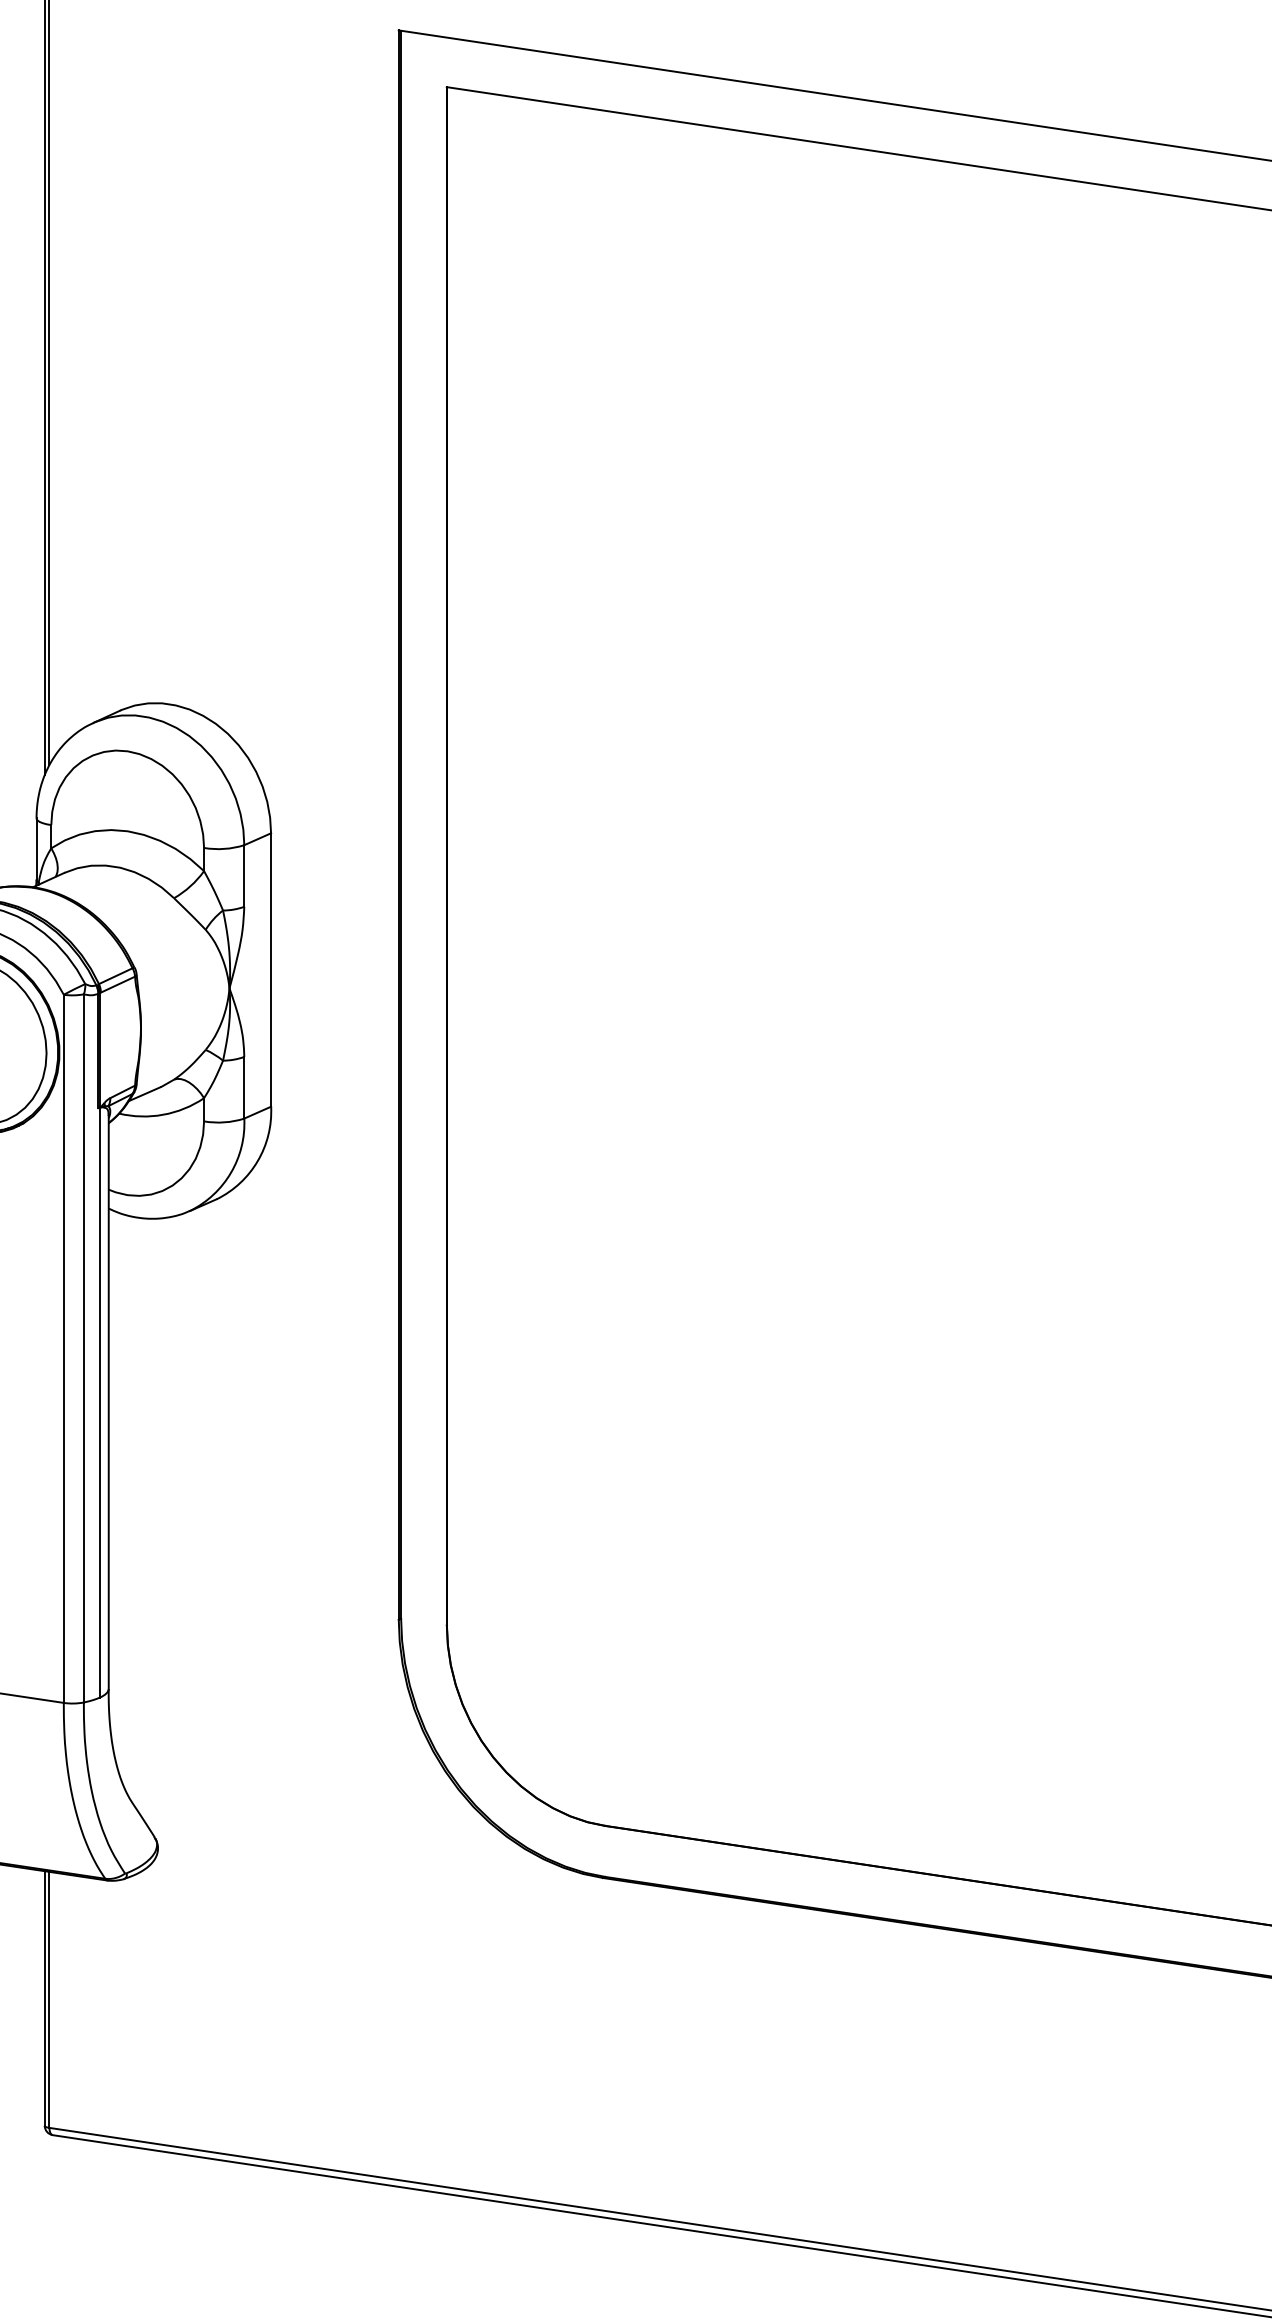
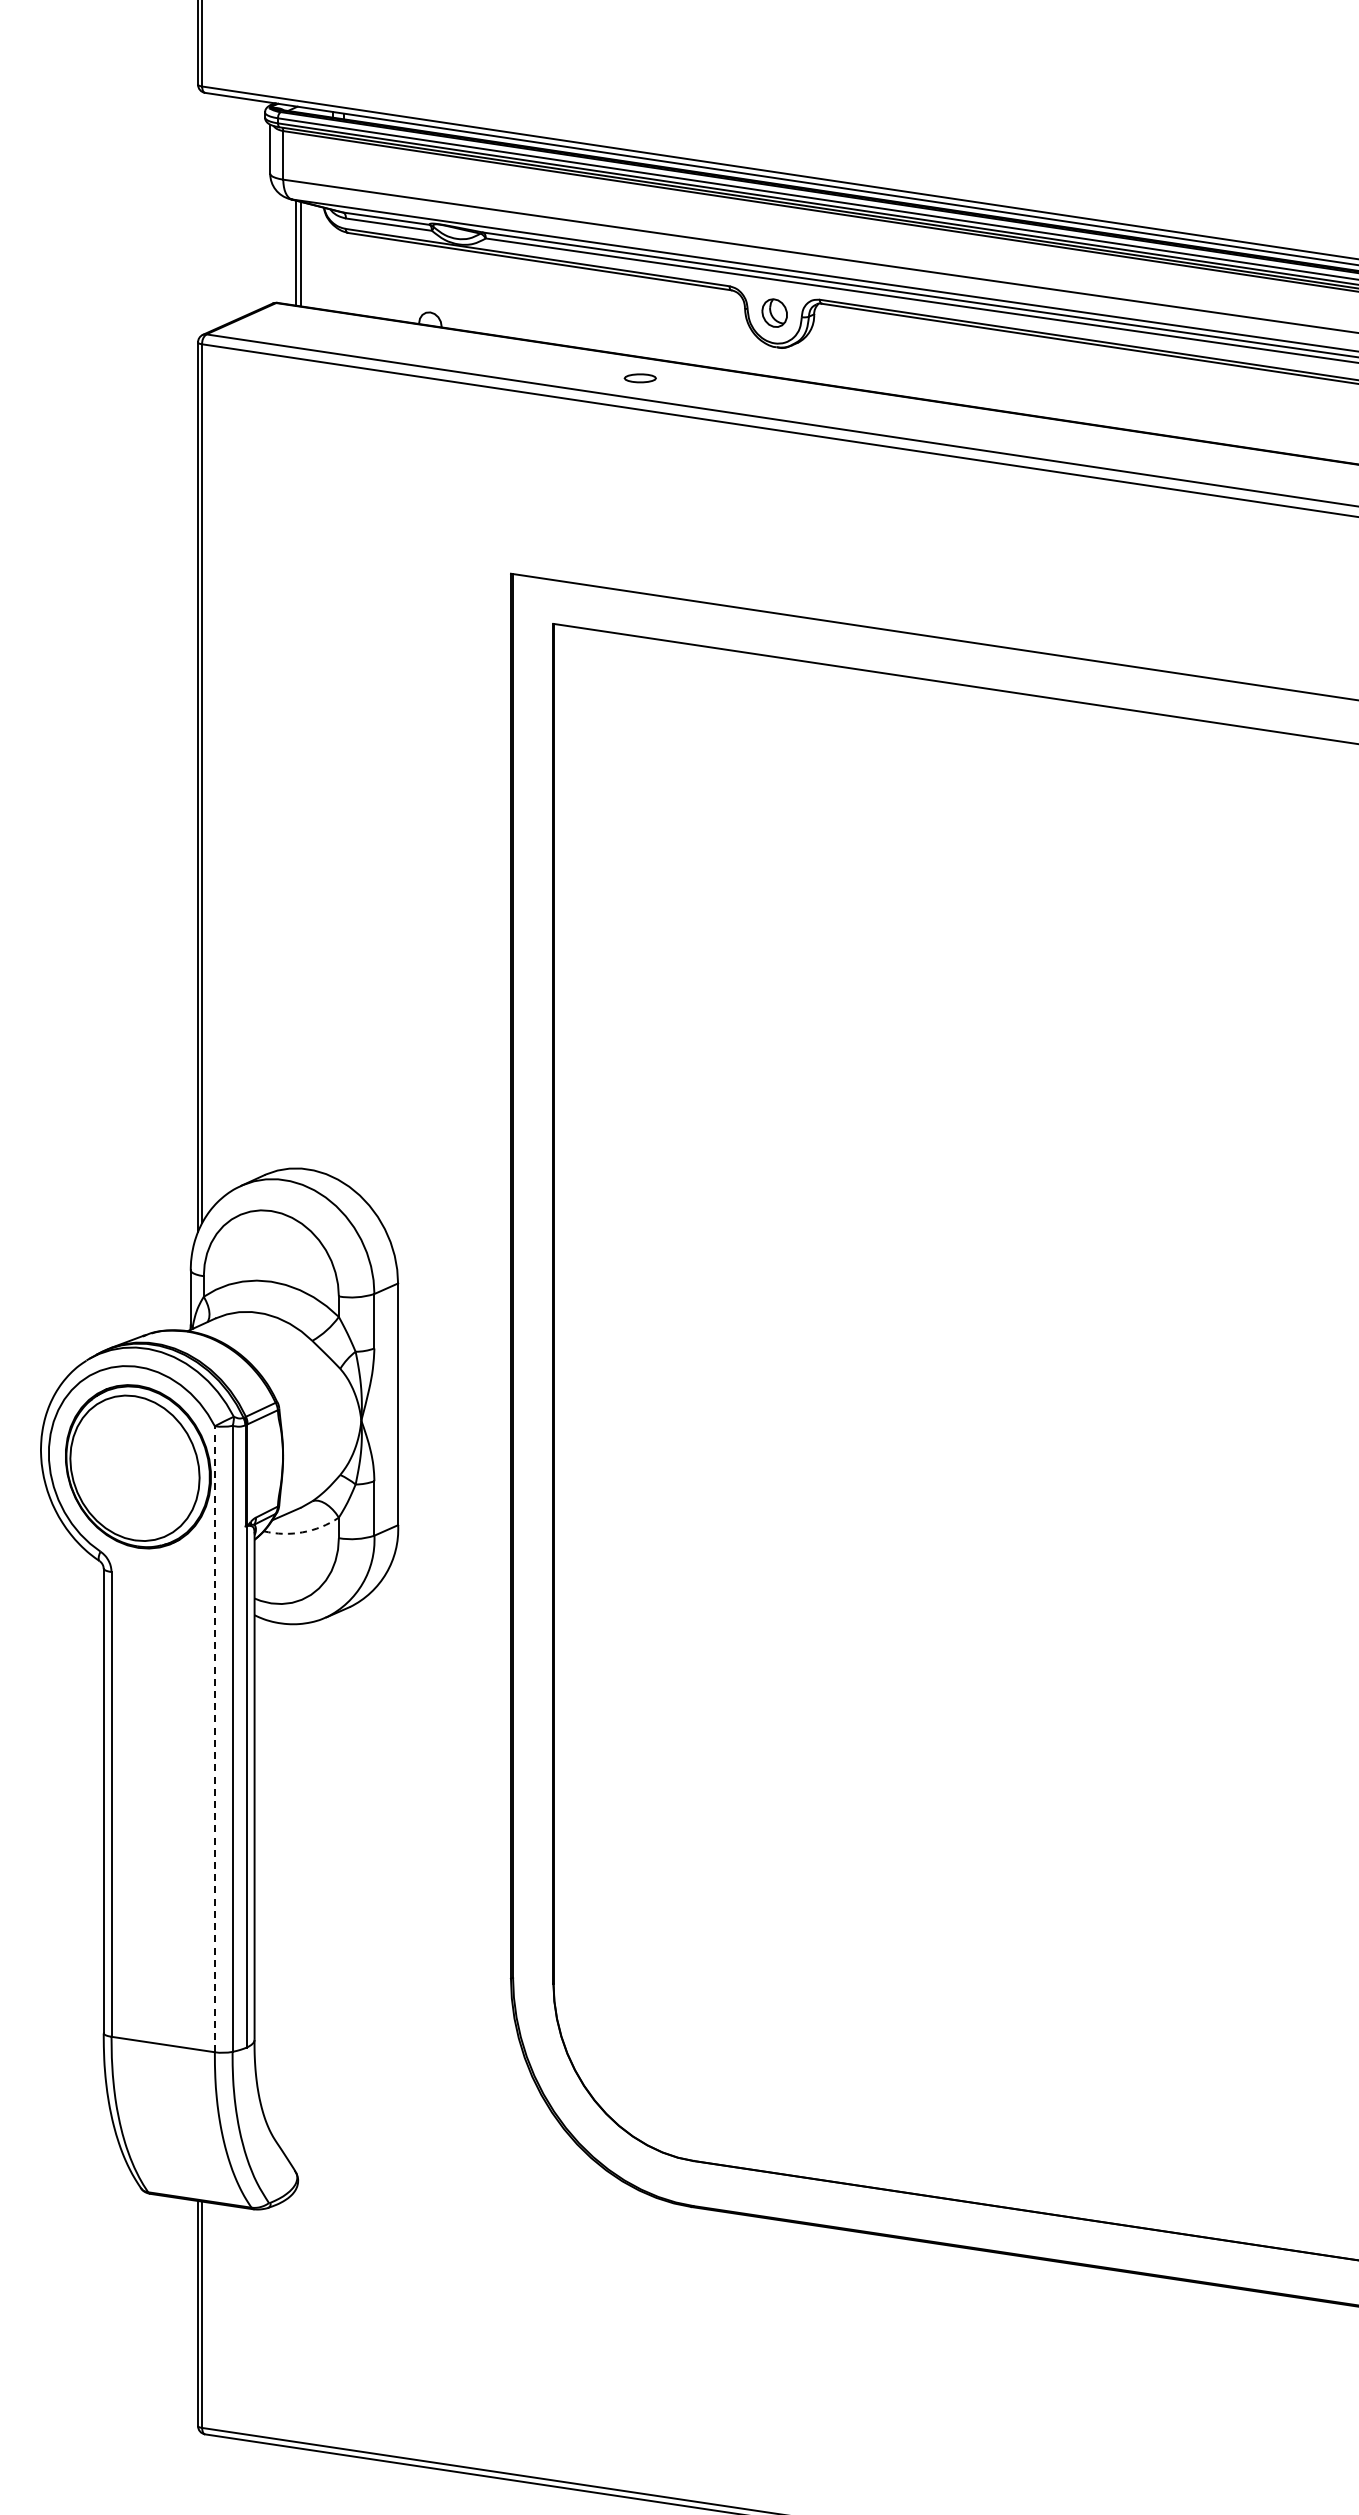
arc: (162, 1114) -> (302, 1532), solid -> dashed
line: (63, 1348) -> (214, 1738), solid -> dashed

